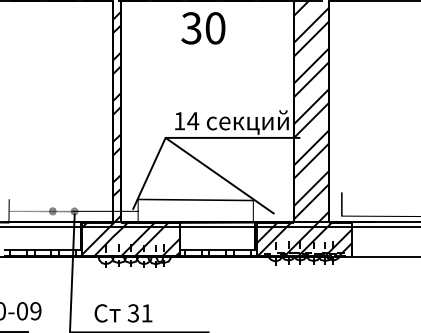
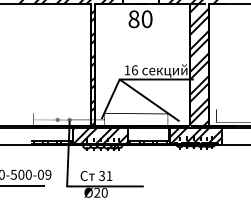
text: (190, 26) -> (133, 18), 30 -> 80
text: (192, 121) -> (134, 70), 14 -> 16

